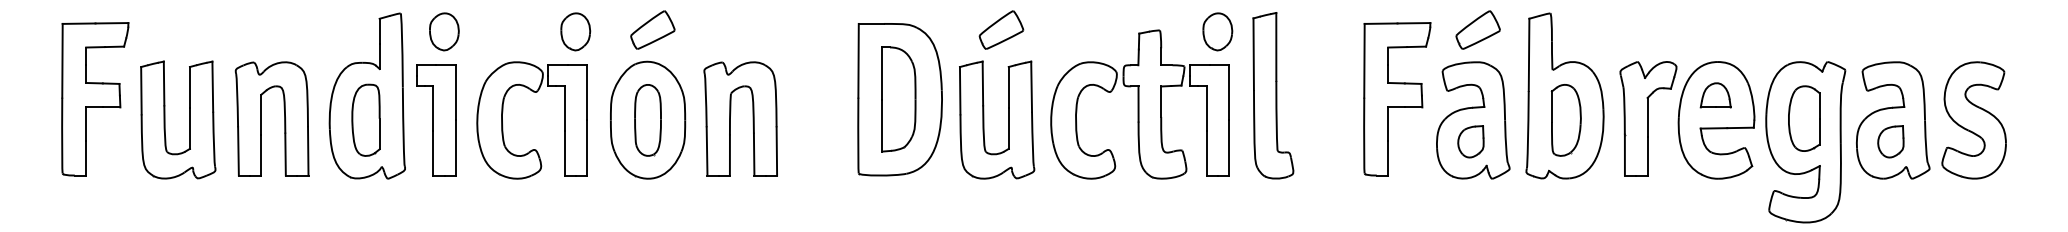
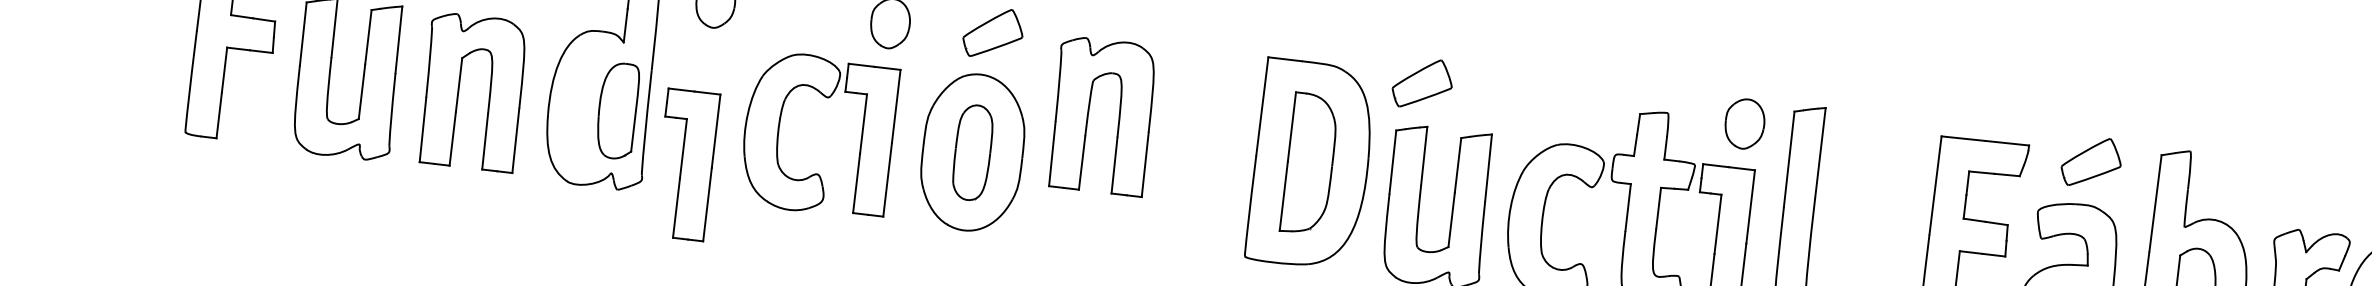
part: (1001, 29) -> (1422, 82), moved
part: (730, 118) -> (1088, 113), moved
part: (365, 119) -> (616, 109), moved
part: (436, 120) -> (686, 165), moved

